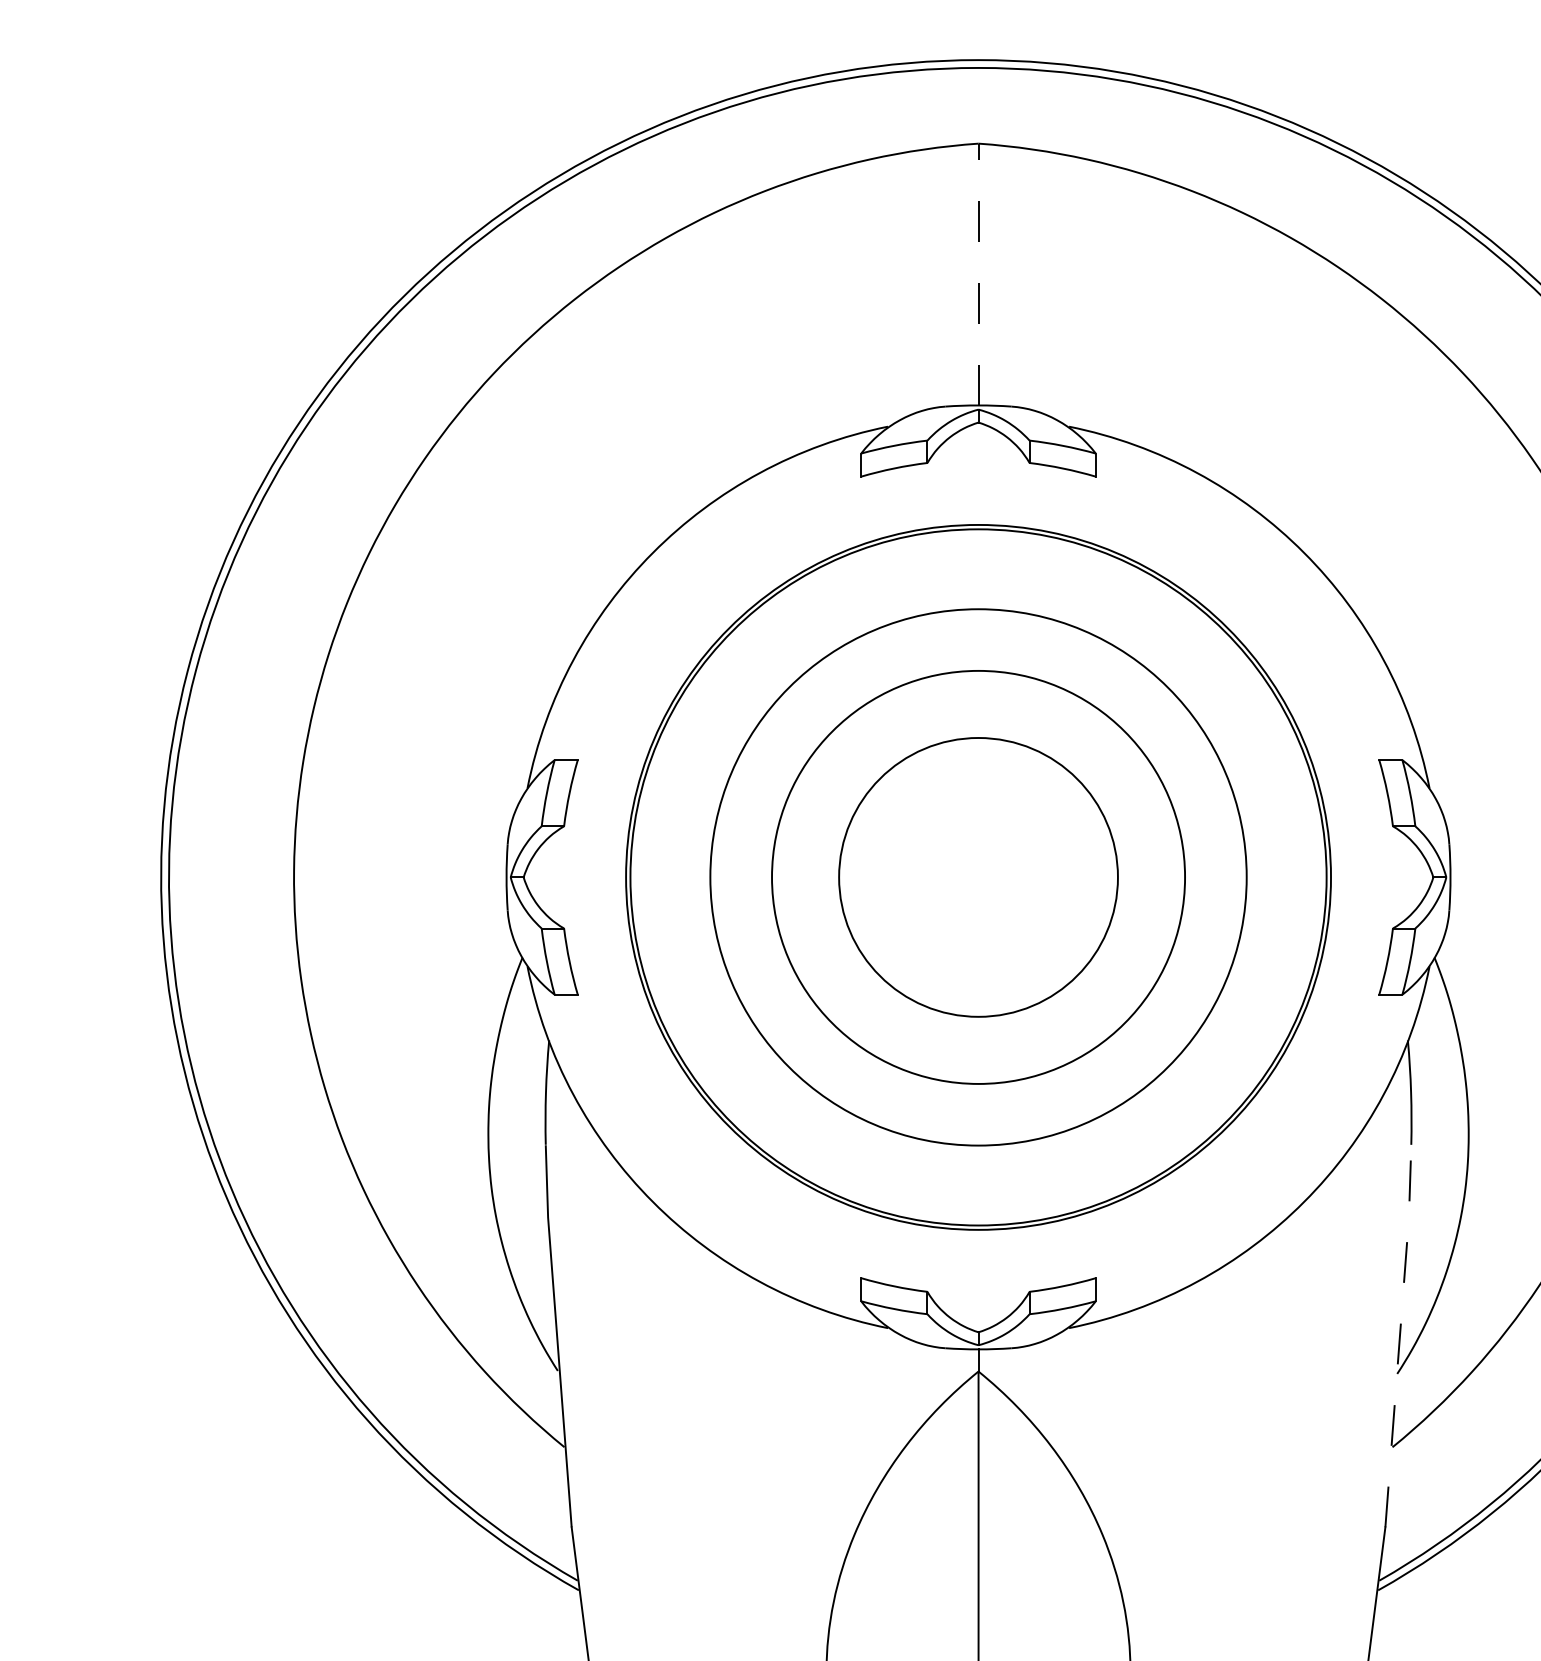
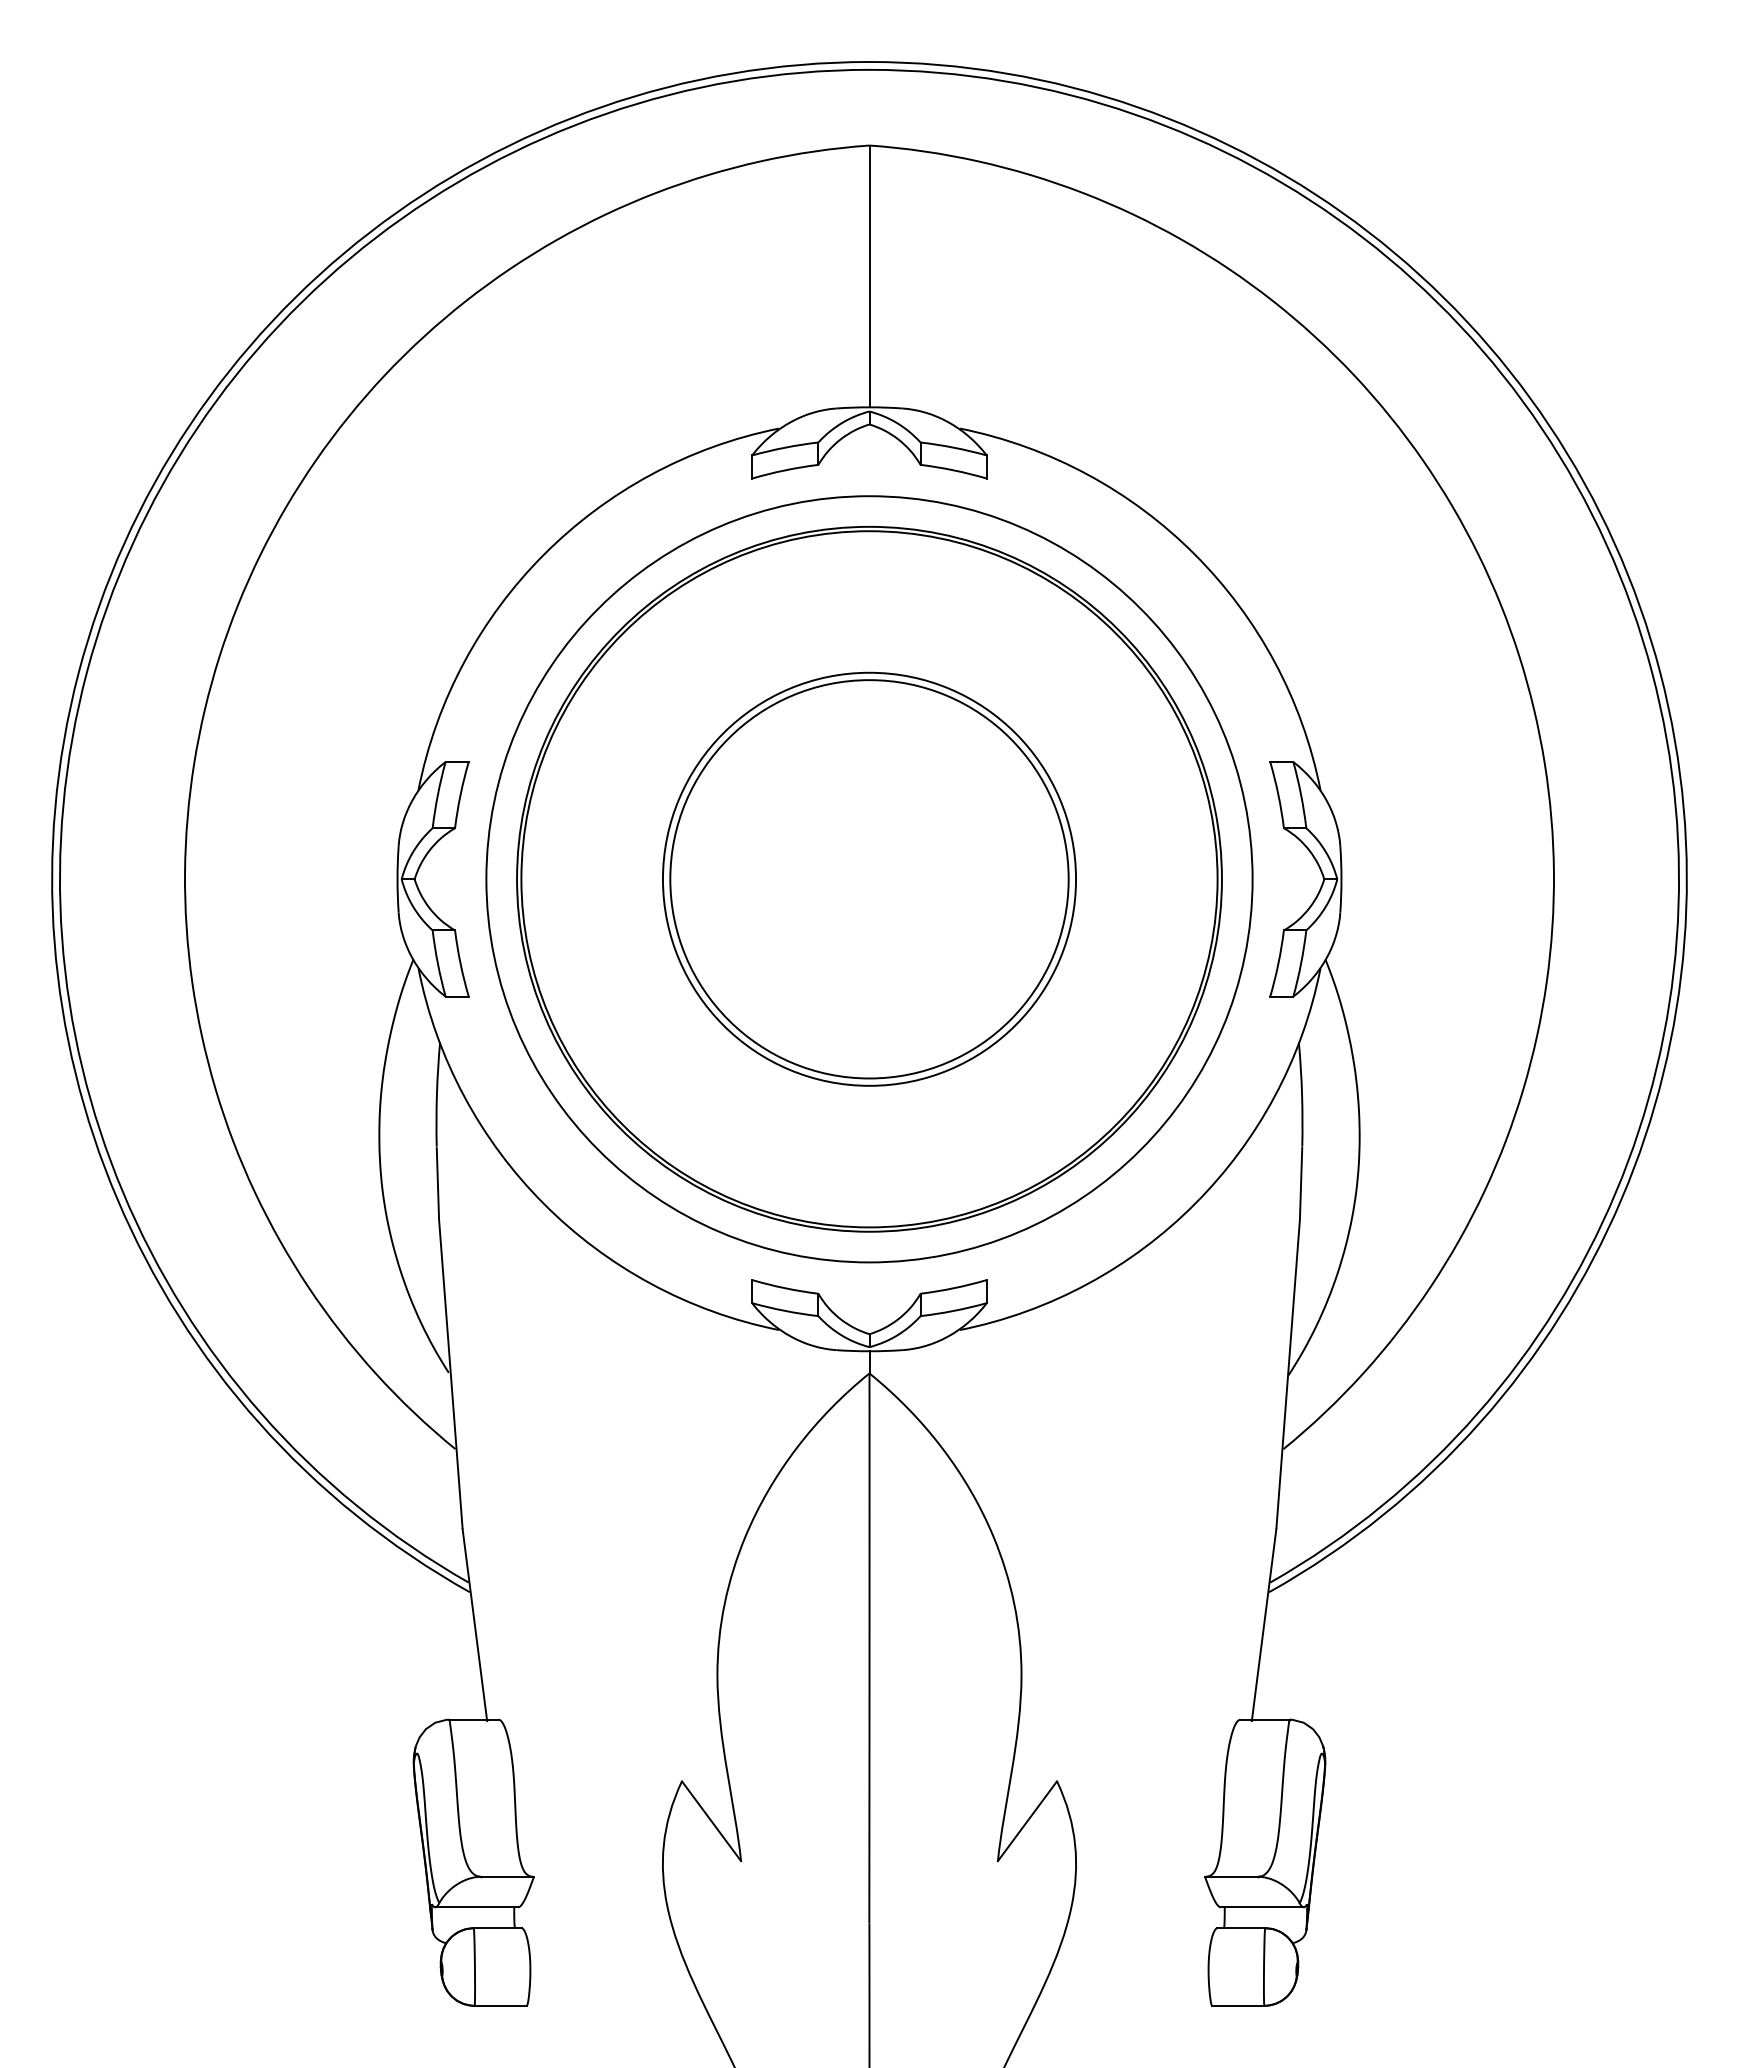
line: (978, 274) -> (869, 276), dashed -> solid
circle: (978, 877) -> (869, 879), size x1.43
circle: (978, 877) -> (869, 879), size x1.43
line: (1399, 1335) -> (1290, 1337), dashed -> solid

